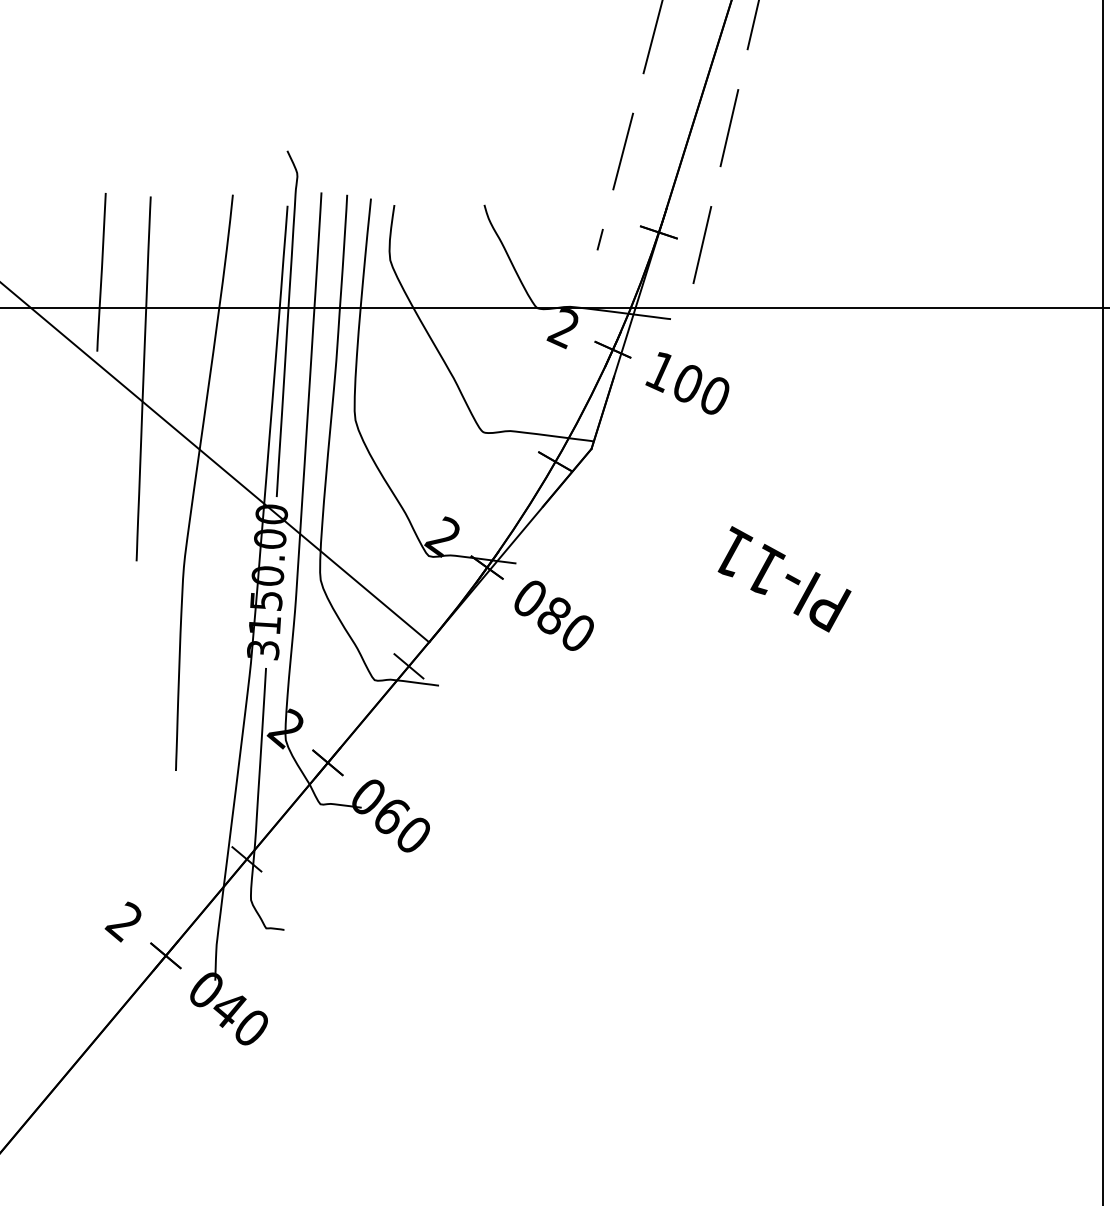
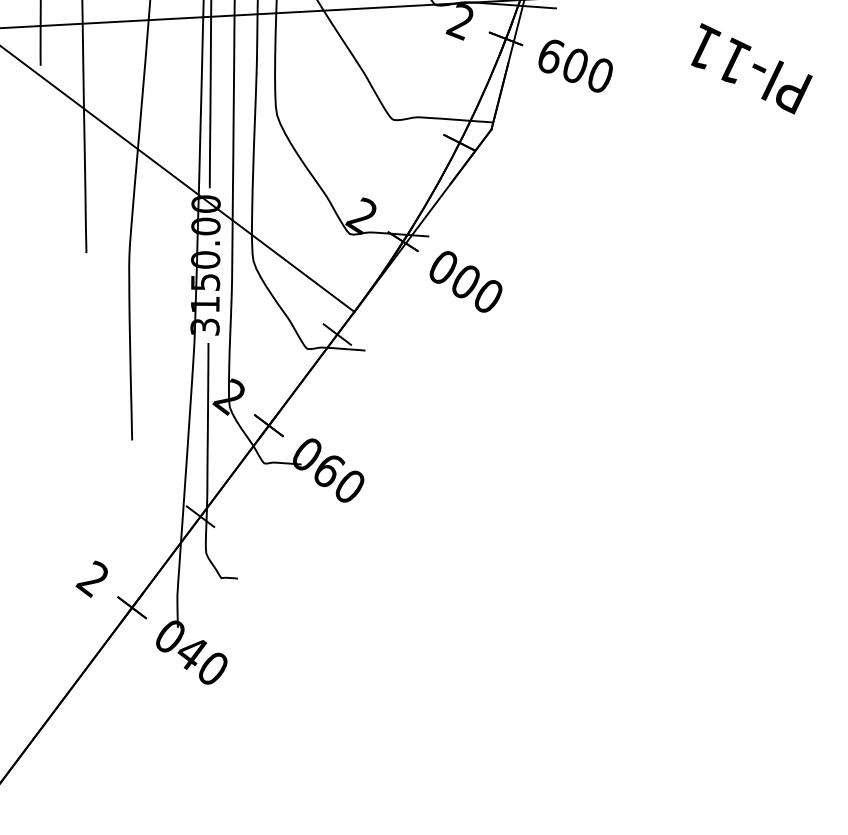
text: (661, 372) -> (550, 57), 100 -> 600
text: (784, 579) -> (751, 68), moved
text: (553, 615) -> (465, 281), 080 -> 000

